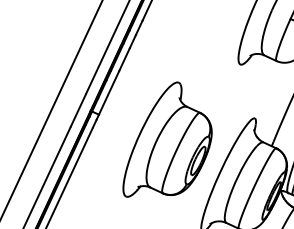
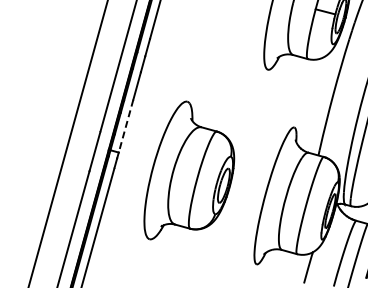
line: (108, 93) -> (125, 126), solid -> dashed
part: (170, 142) -> (189, 170), moved

